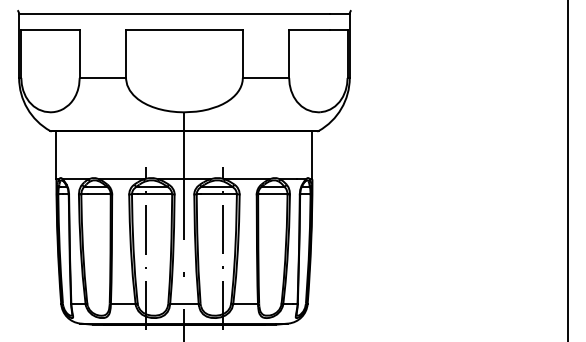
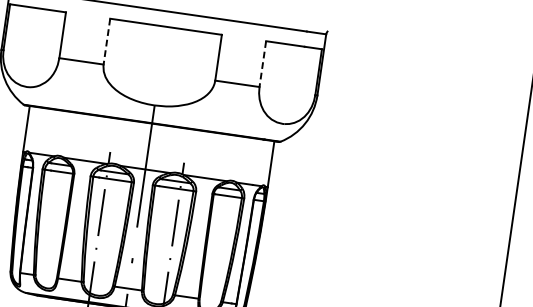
line: (126, 53) -> (107, 41), solid -> dashed
line: (289, 53) -> (263, 63), solid -> dashed

